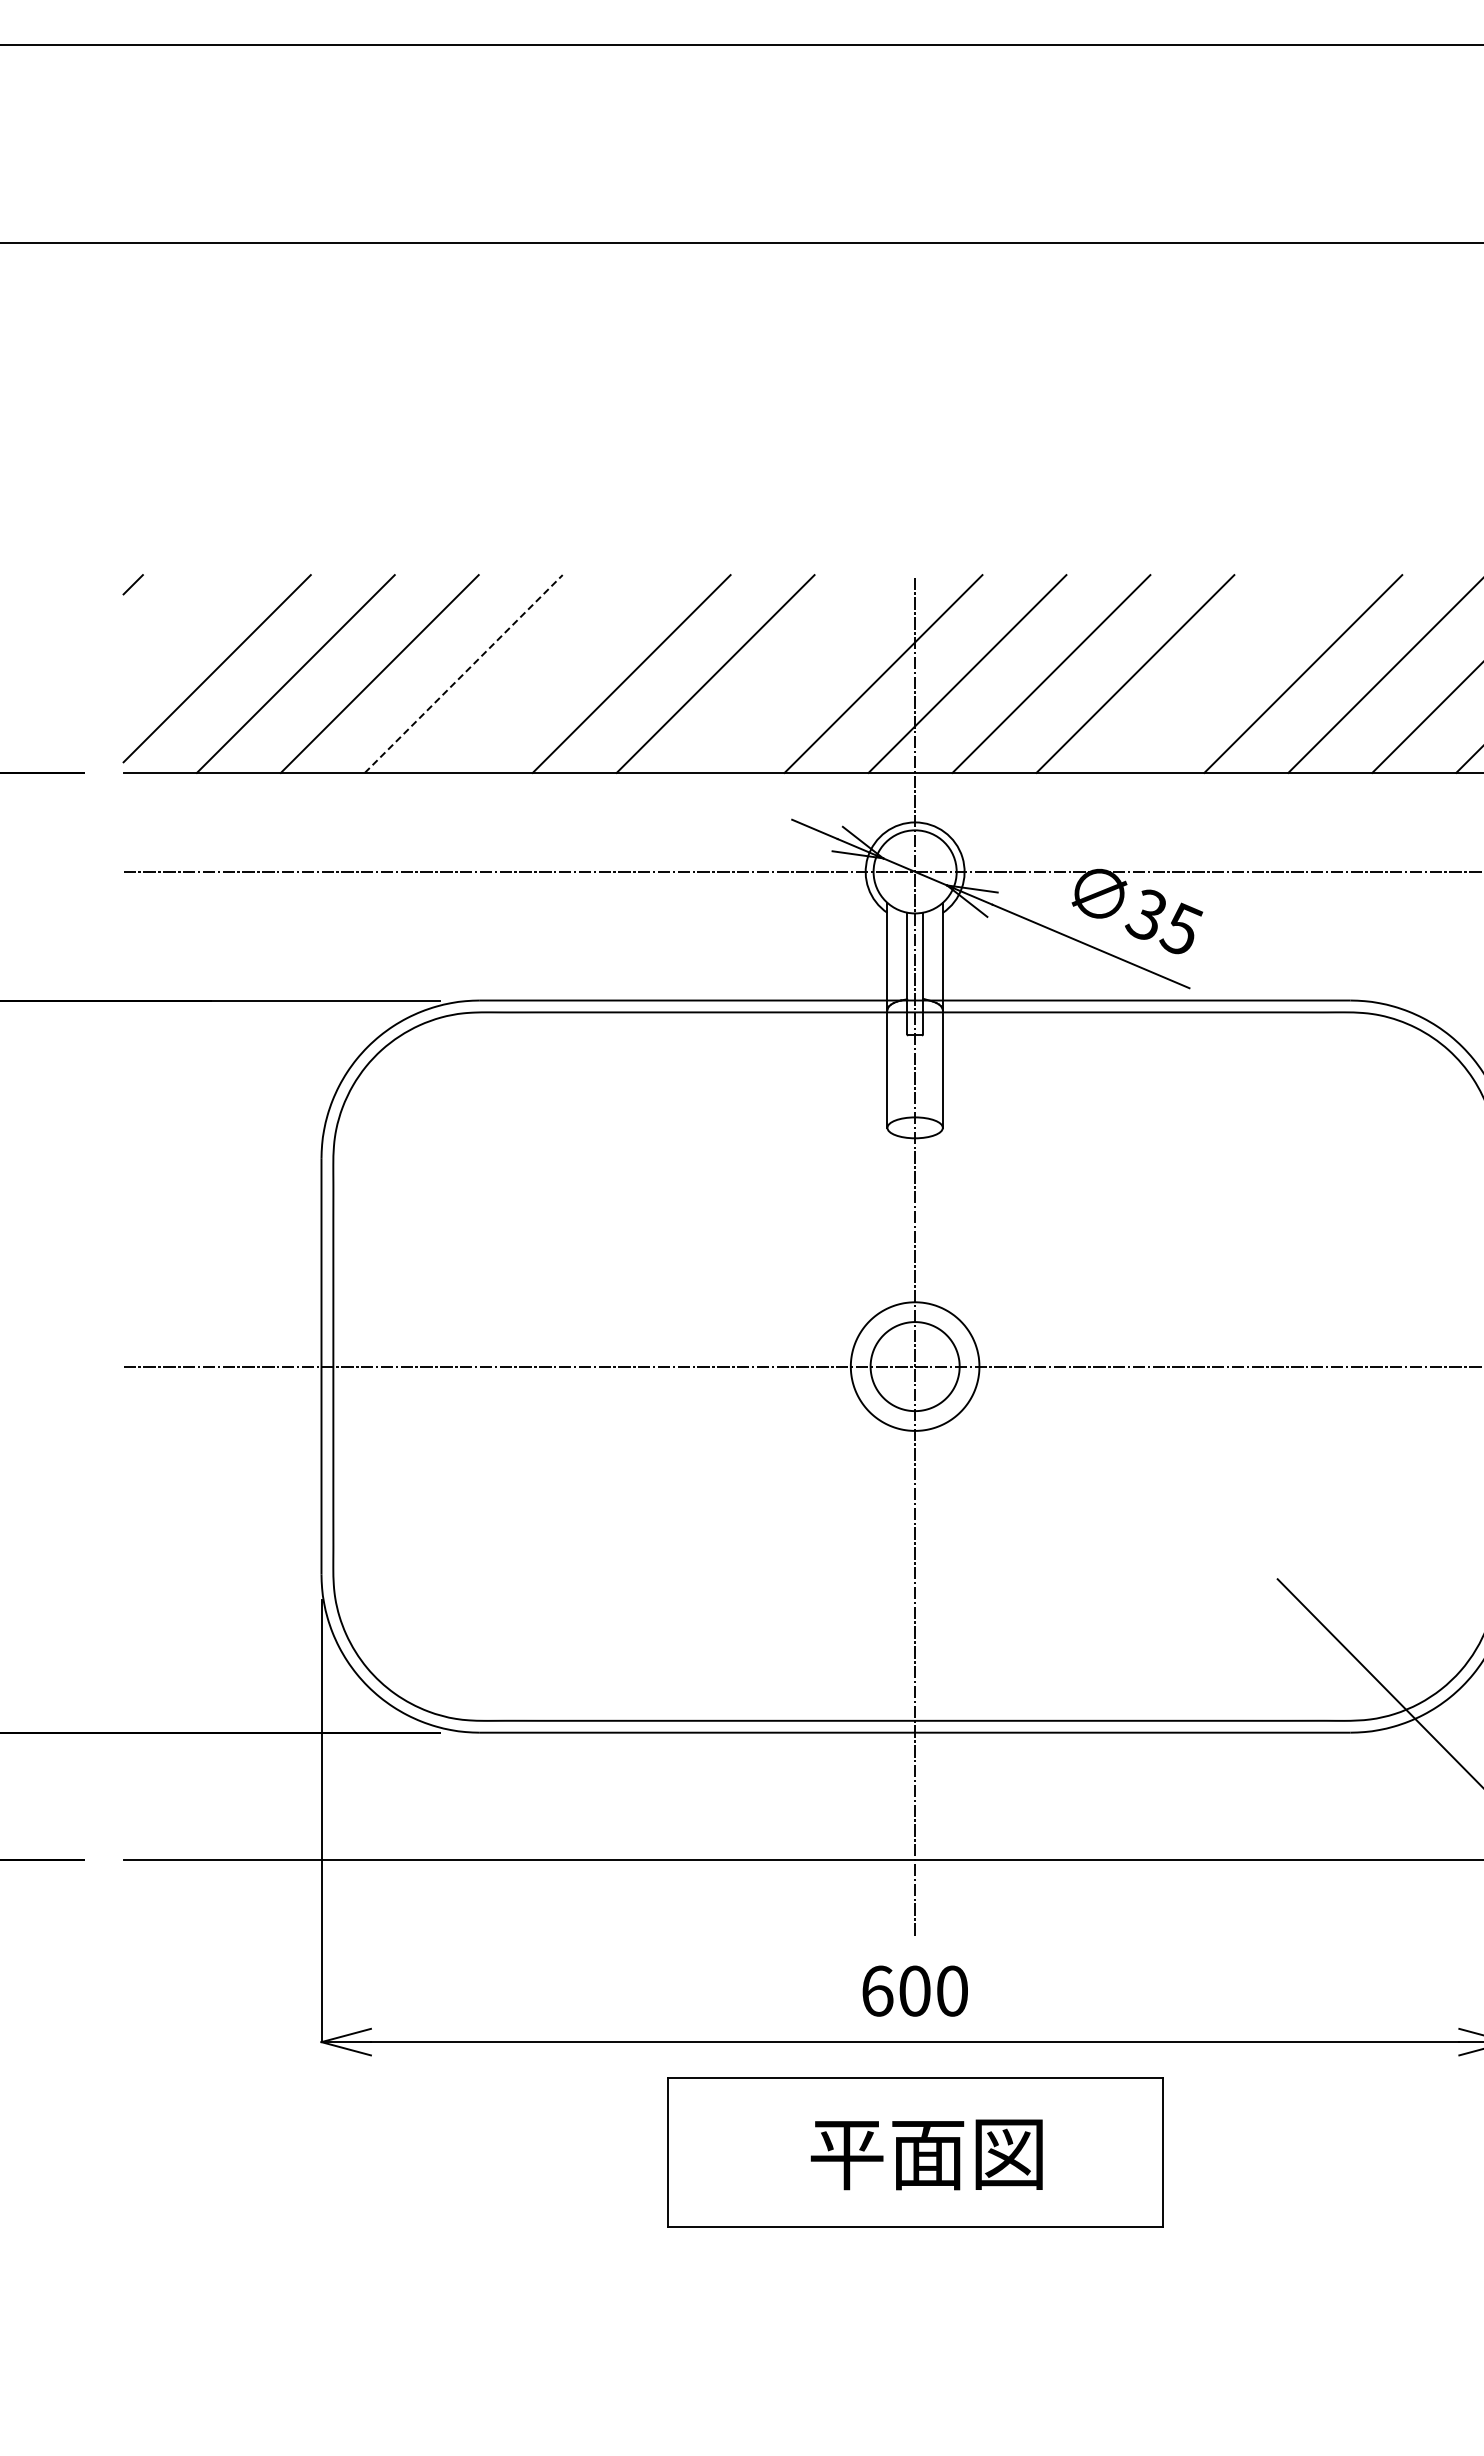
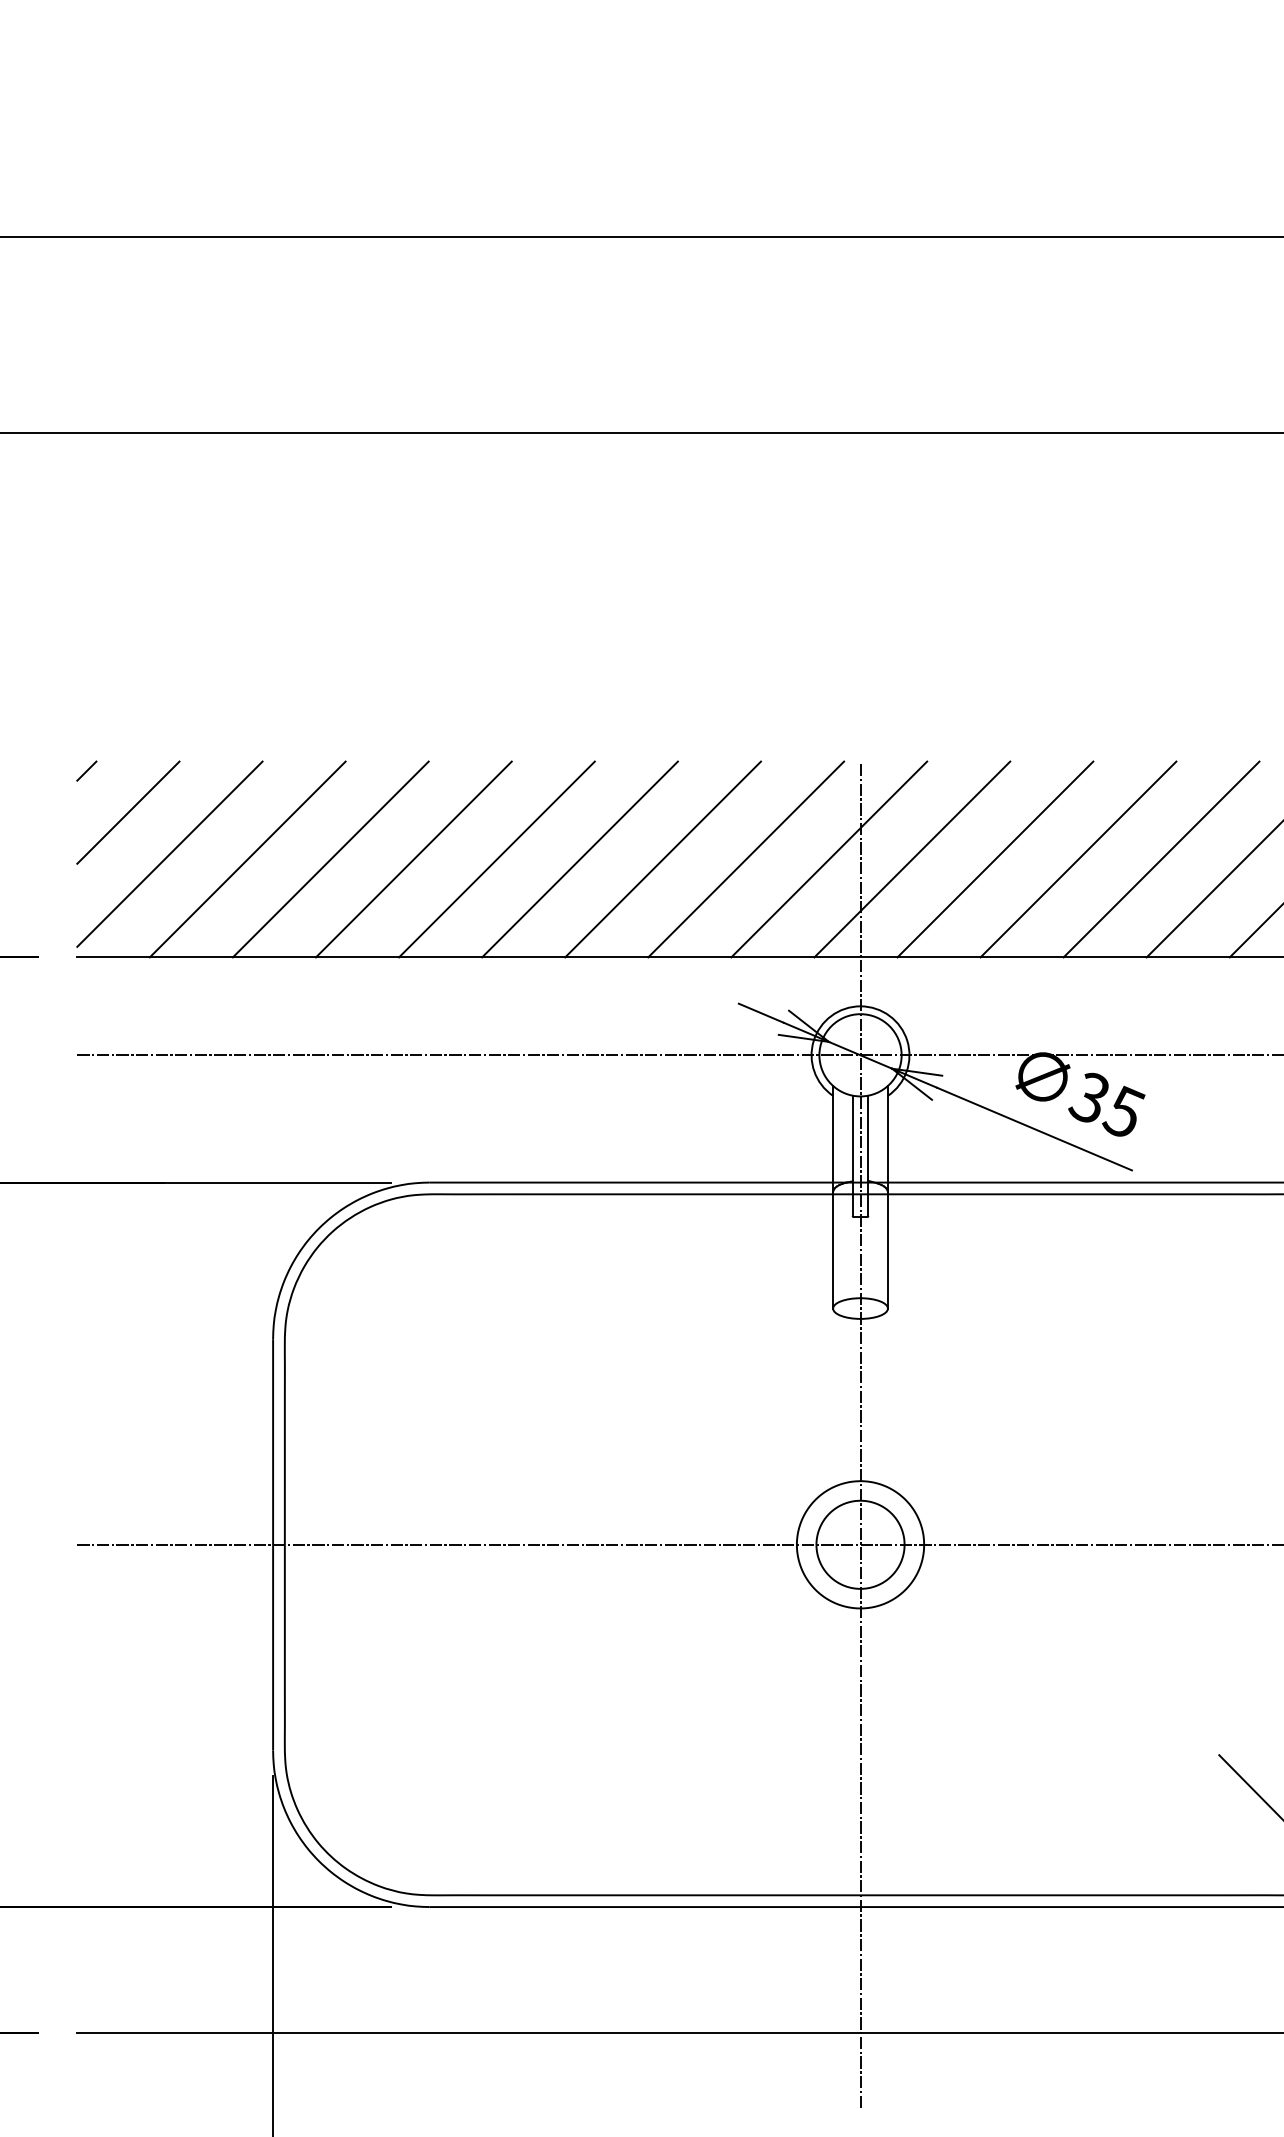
line: (174, 626) -> (127, 812), added
line: (547, 673) -> (496, 858), added
line: (799, 673) -> (746, 858), added
line: (1219, 673) -> (1161, 858), added
line: (463, 674) -> (413, 859), dashed -> solid

